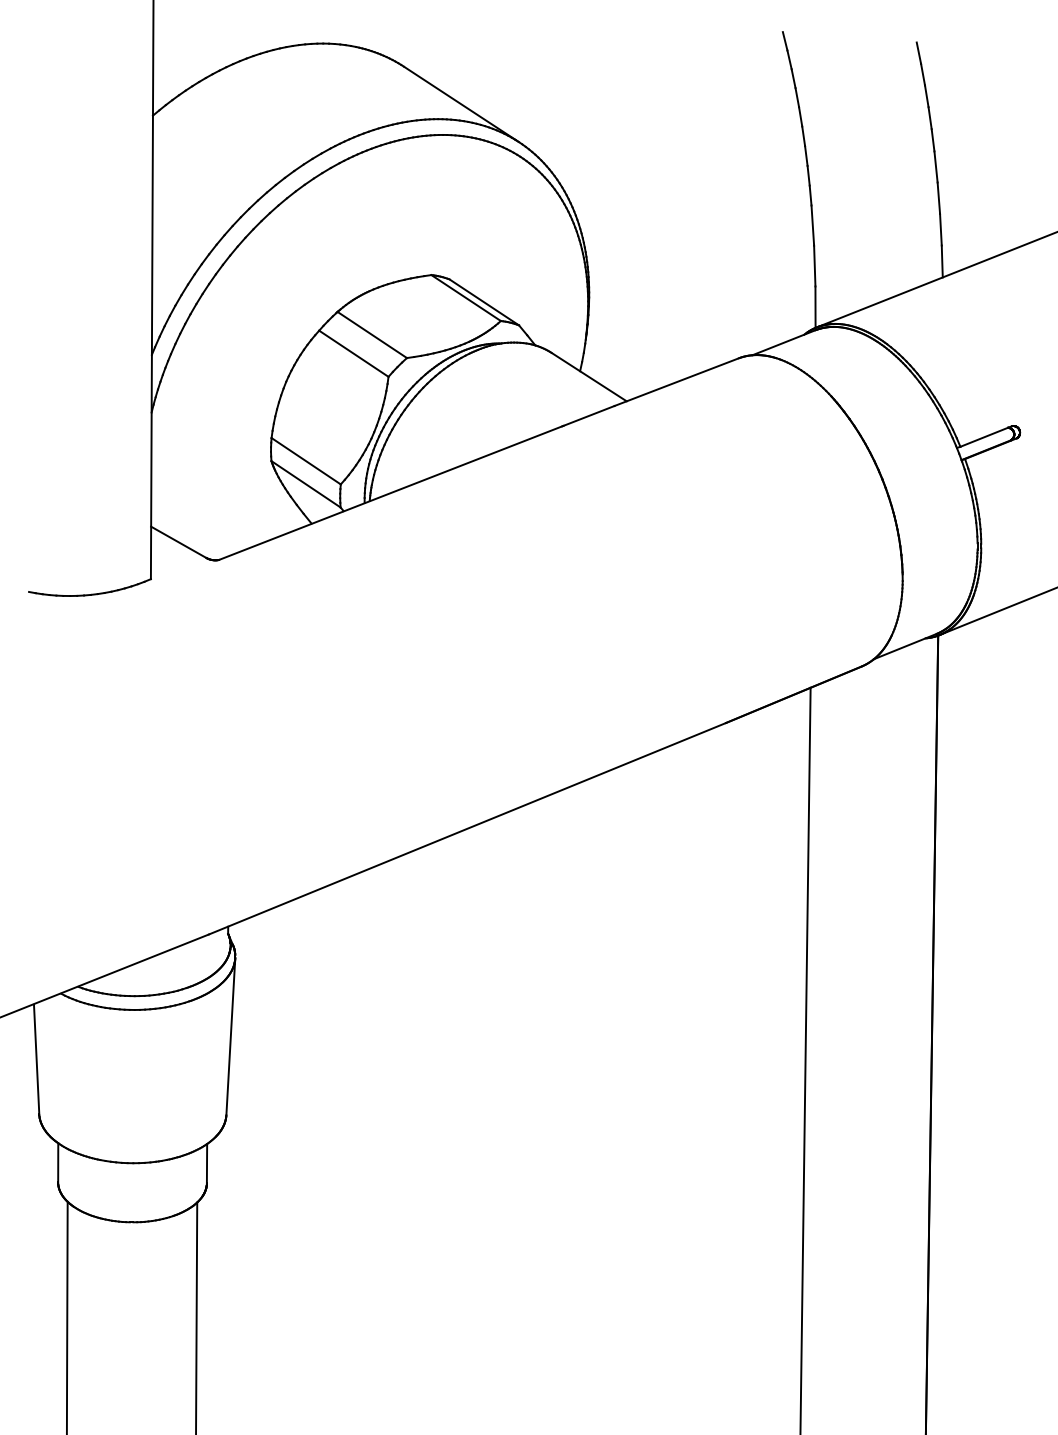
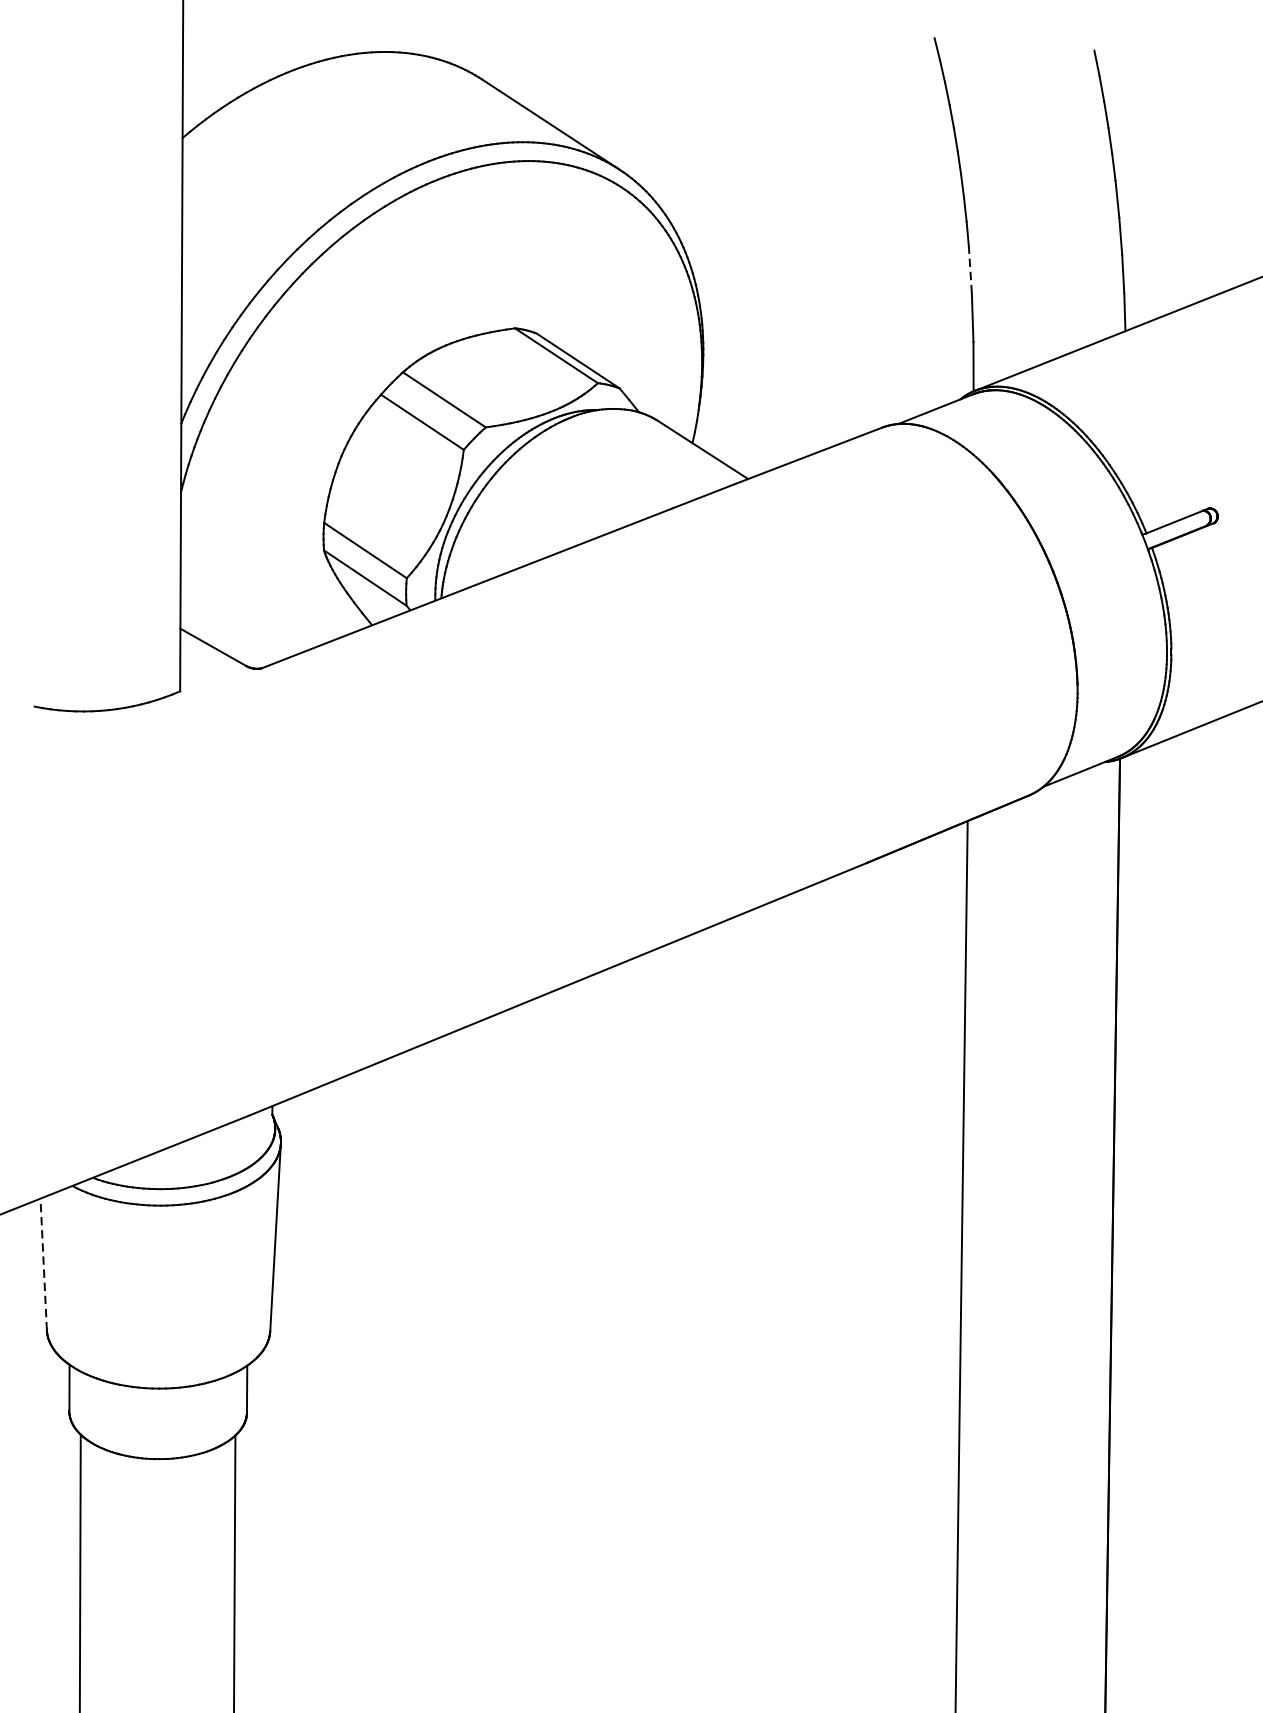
line: (812, 225) -> (969, 269), solid -> dashed
line: (36, 1059) -> (43, 1264), solid -> dashed

